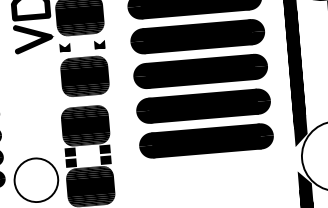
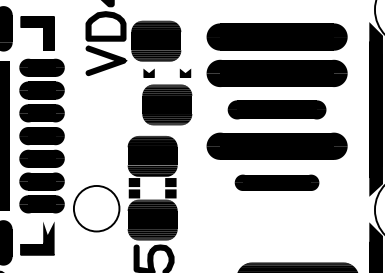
part: (84, 69) -> (167, 97), moved
part: (200, 71) -> (276, 109), size x0.7
part: (205, 140) -> (276, 182), size x0.6

